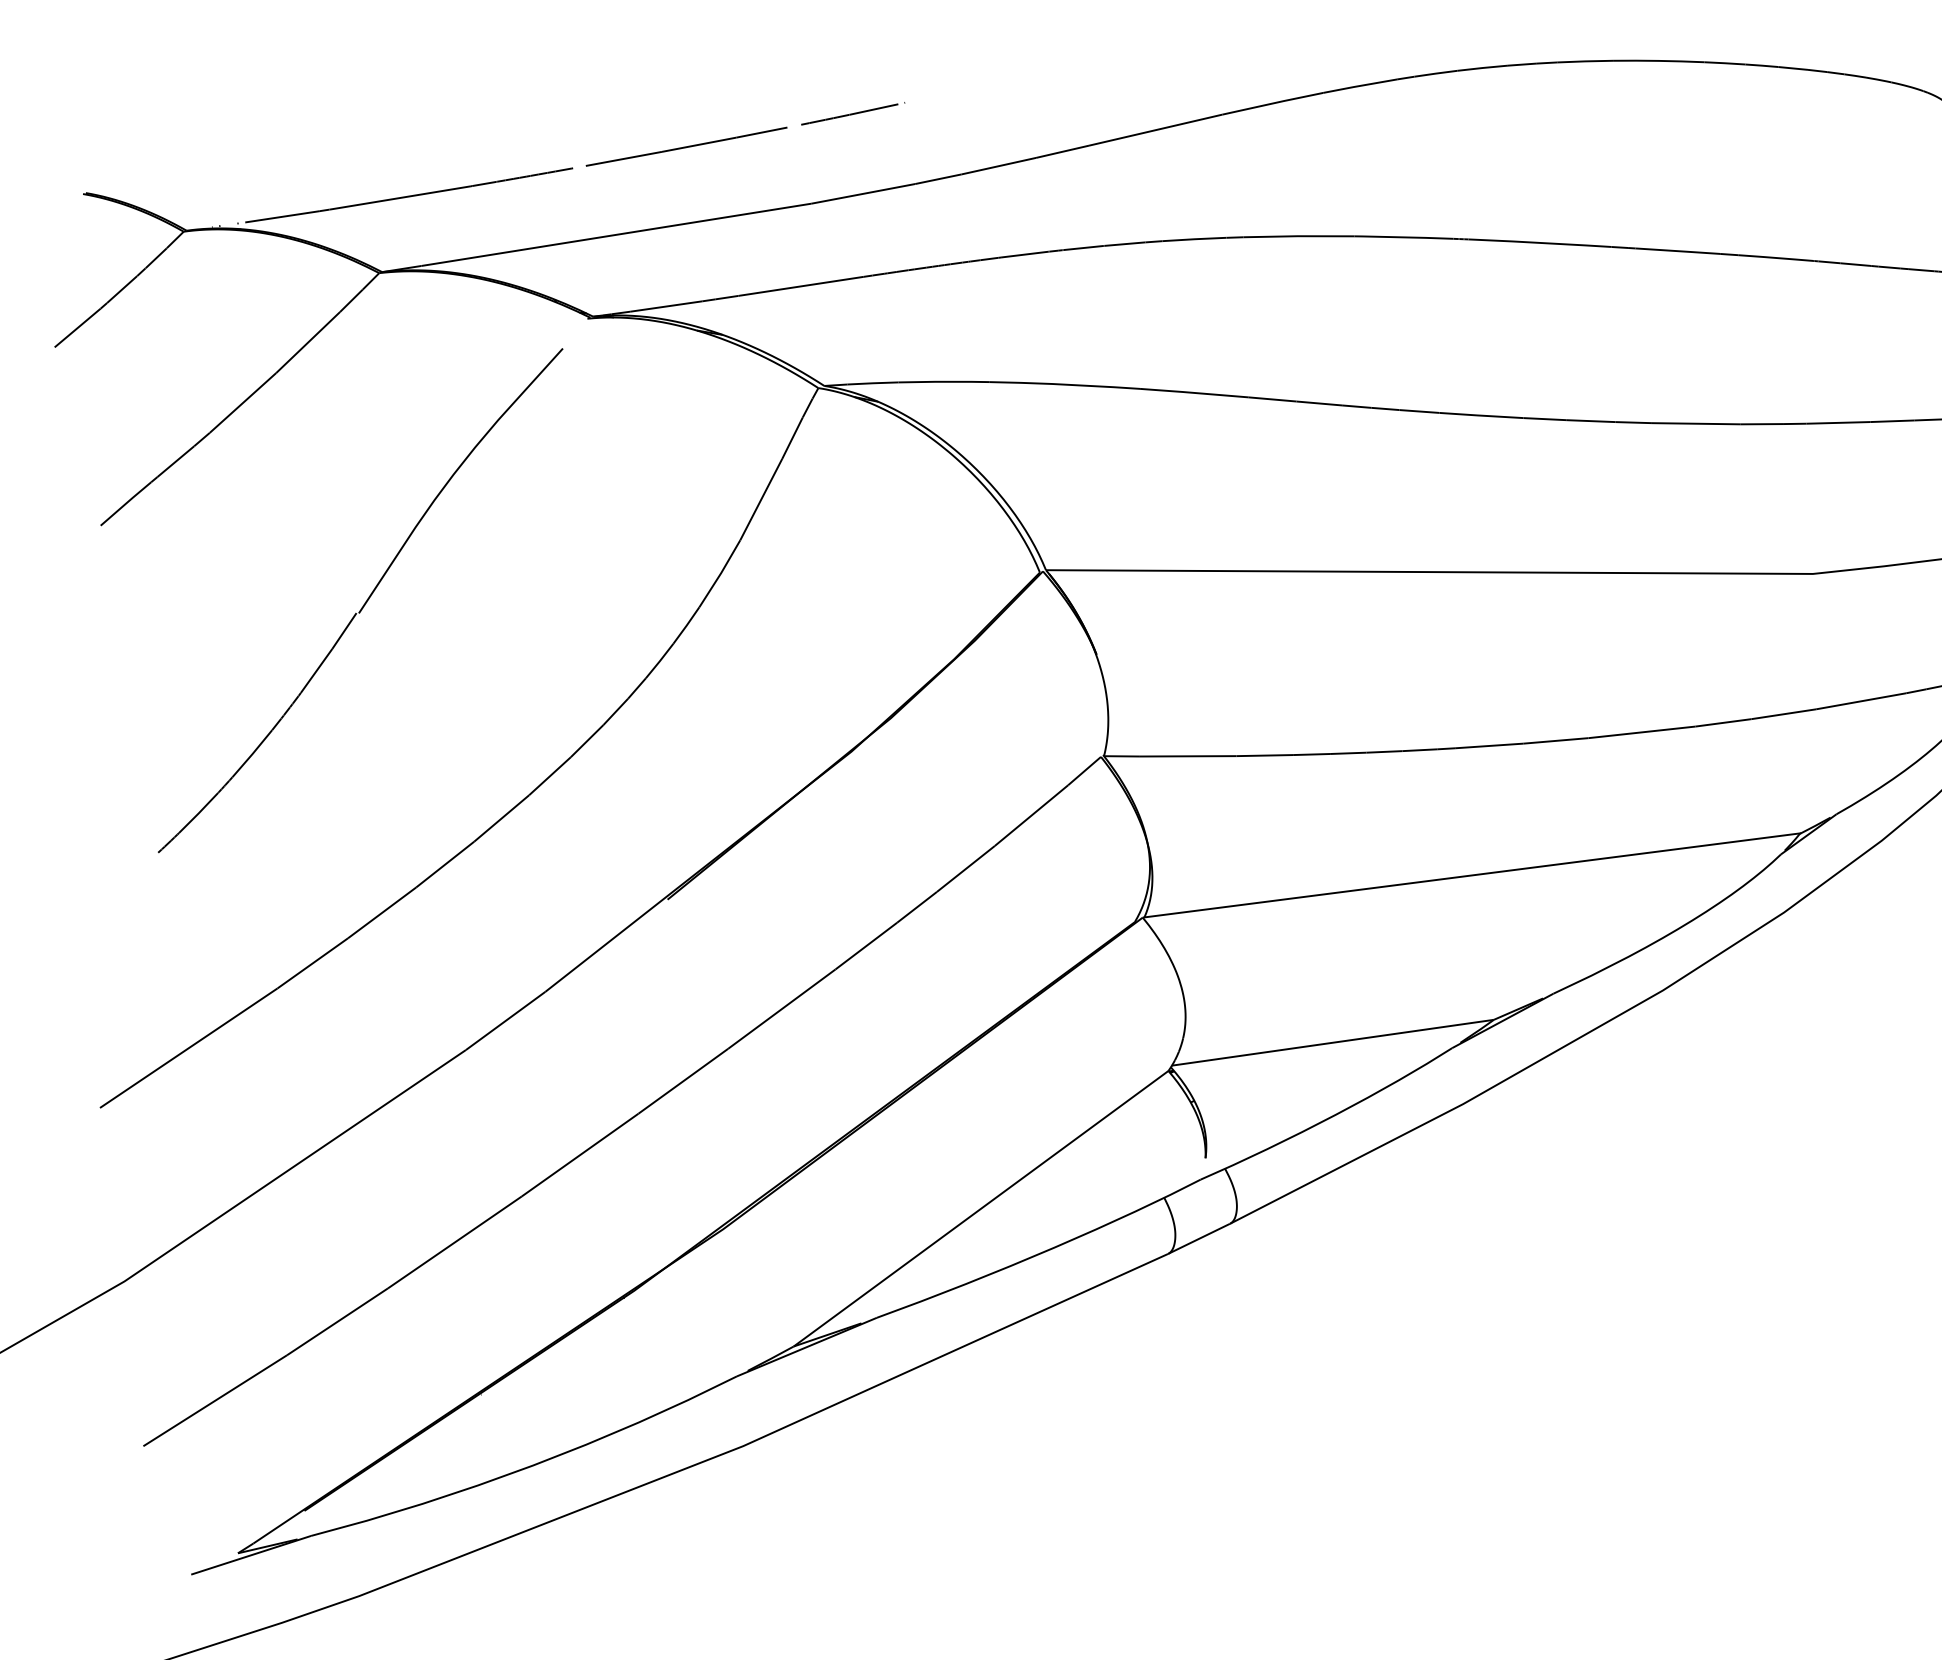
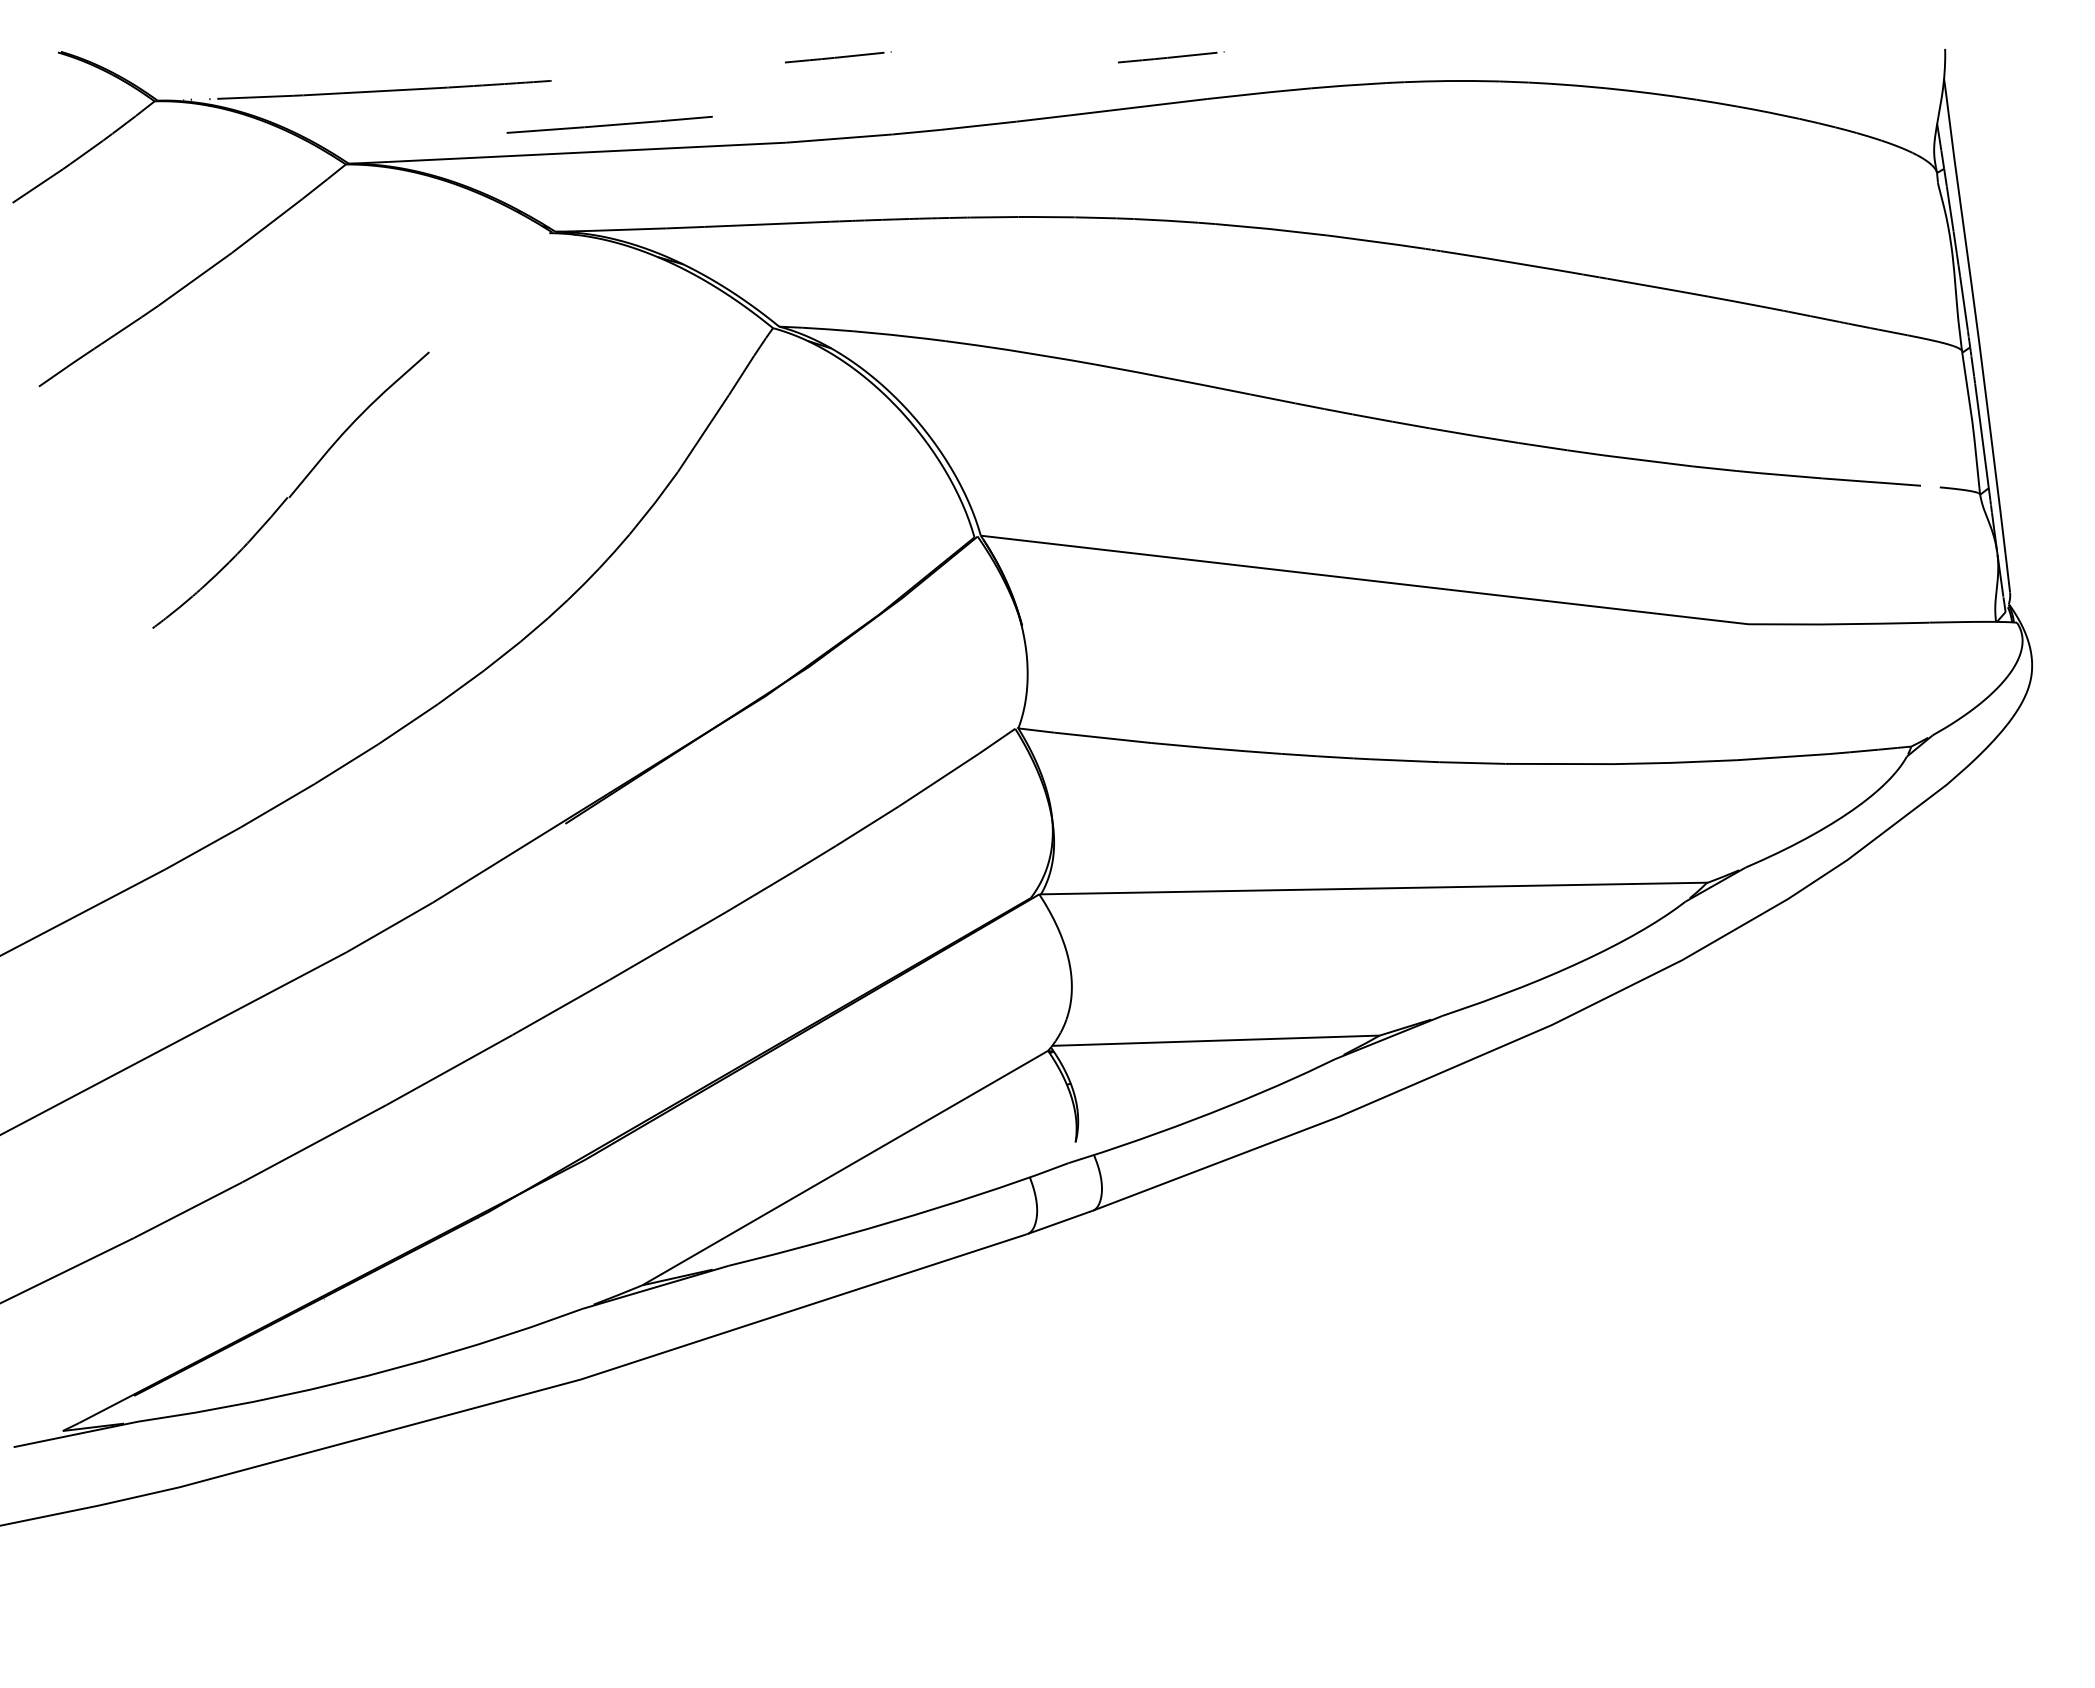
line: (1181, 77) -> (1171, 57), added
line: (686, 146) -> (609, 124), moved
part: (360, 599) -> (290, 489), size x0.6

